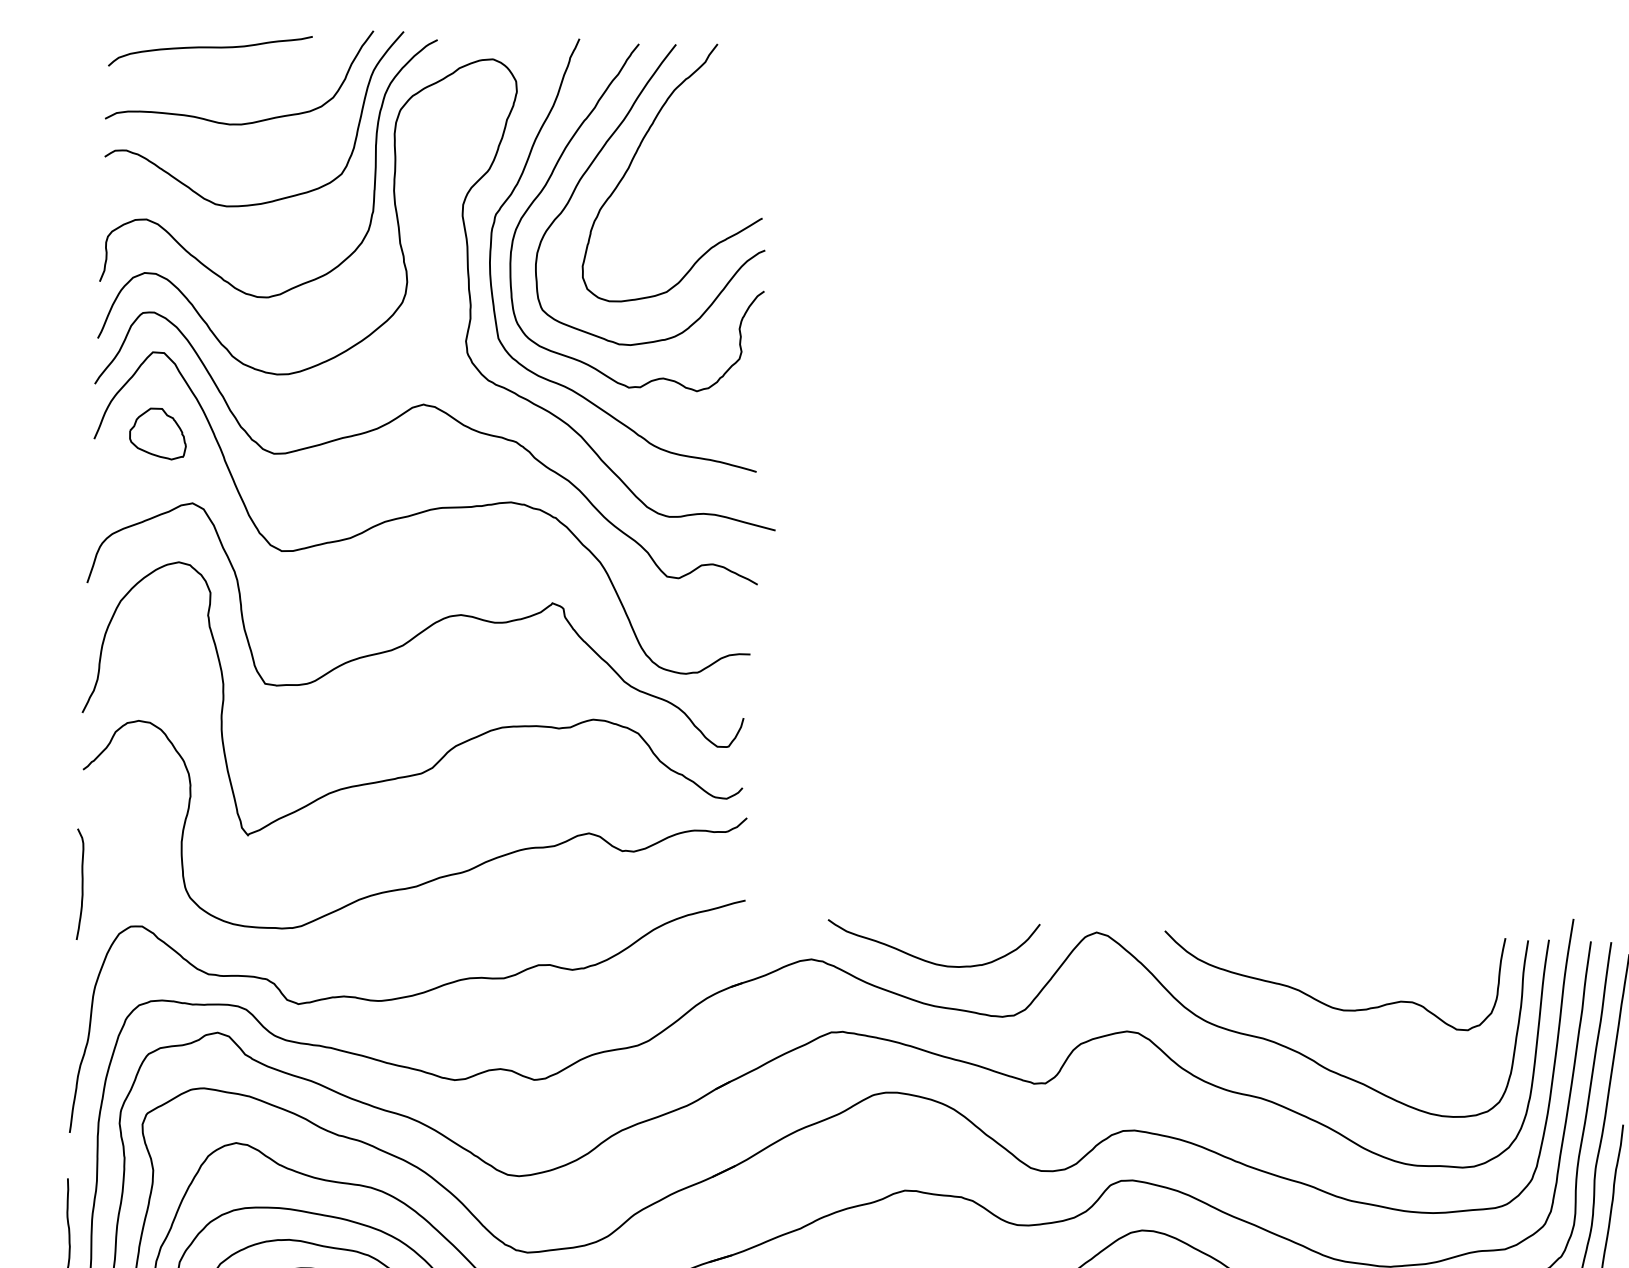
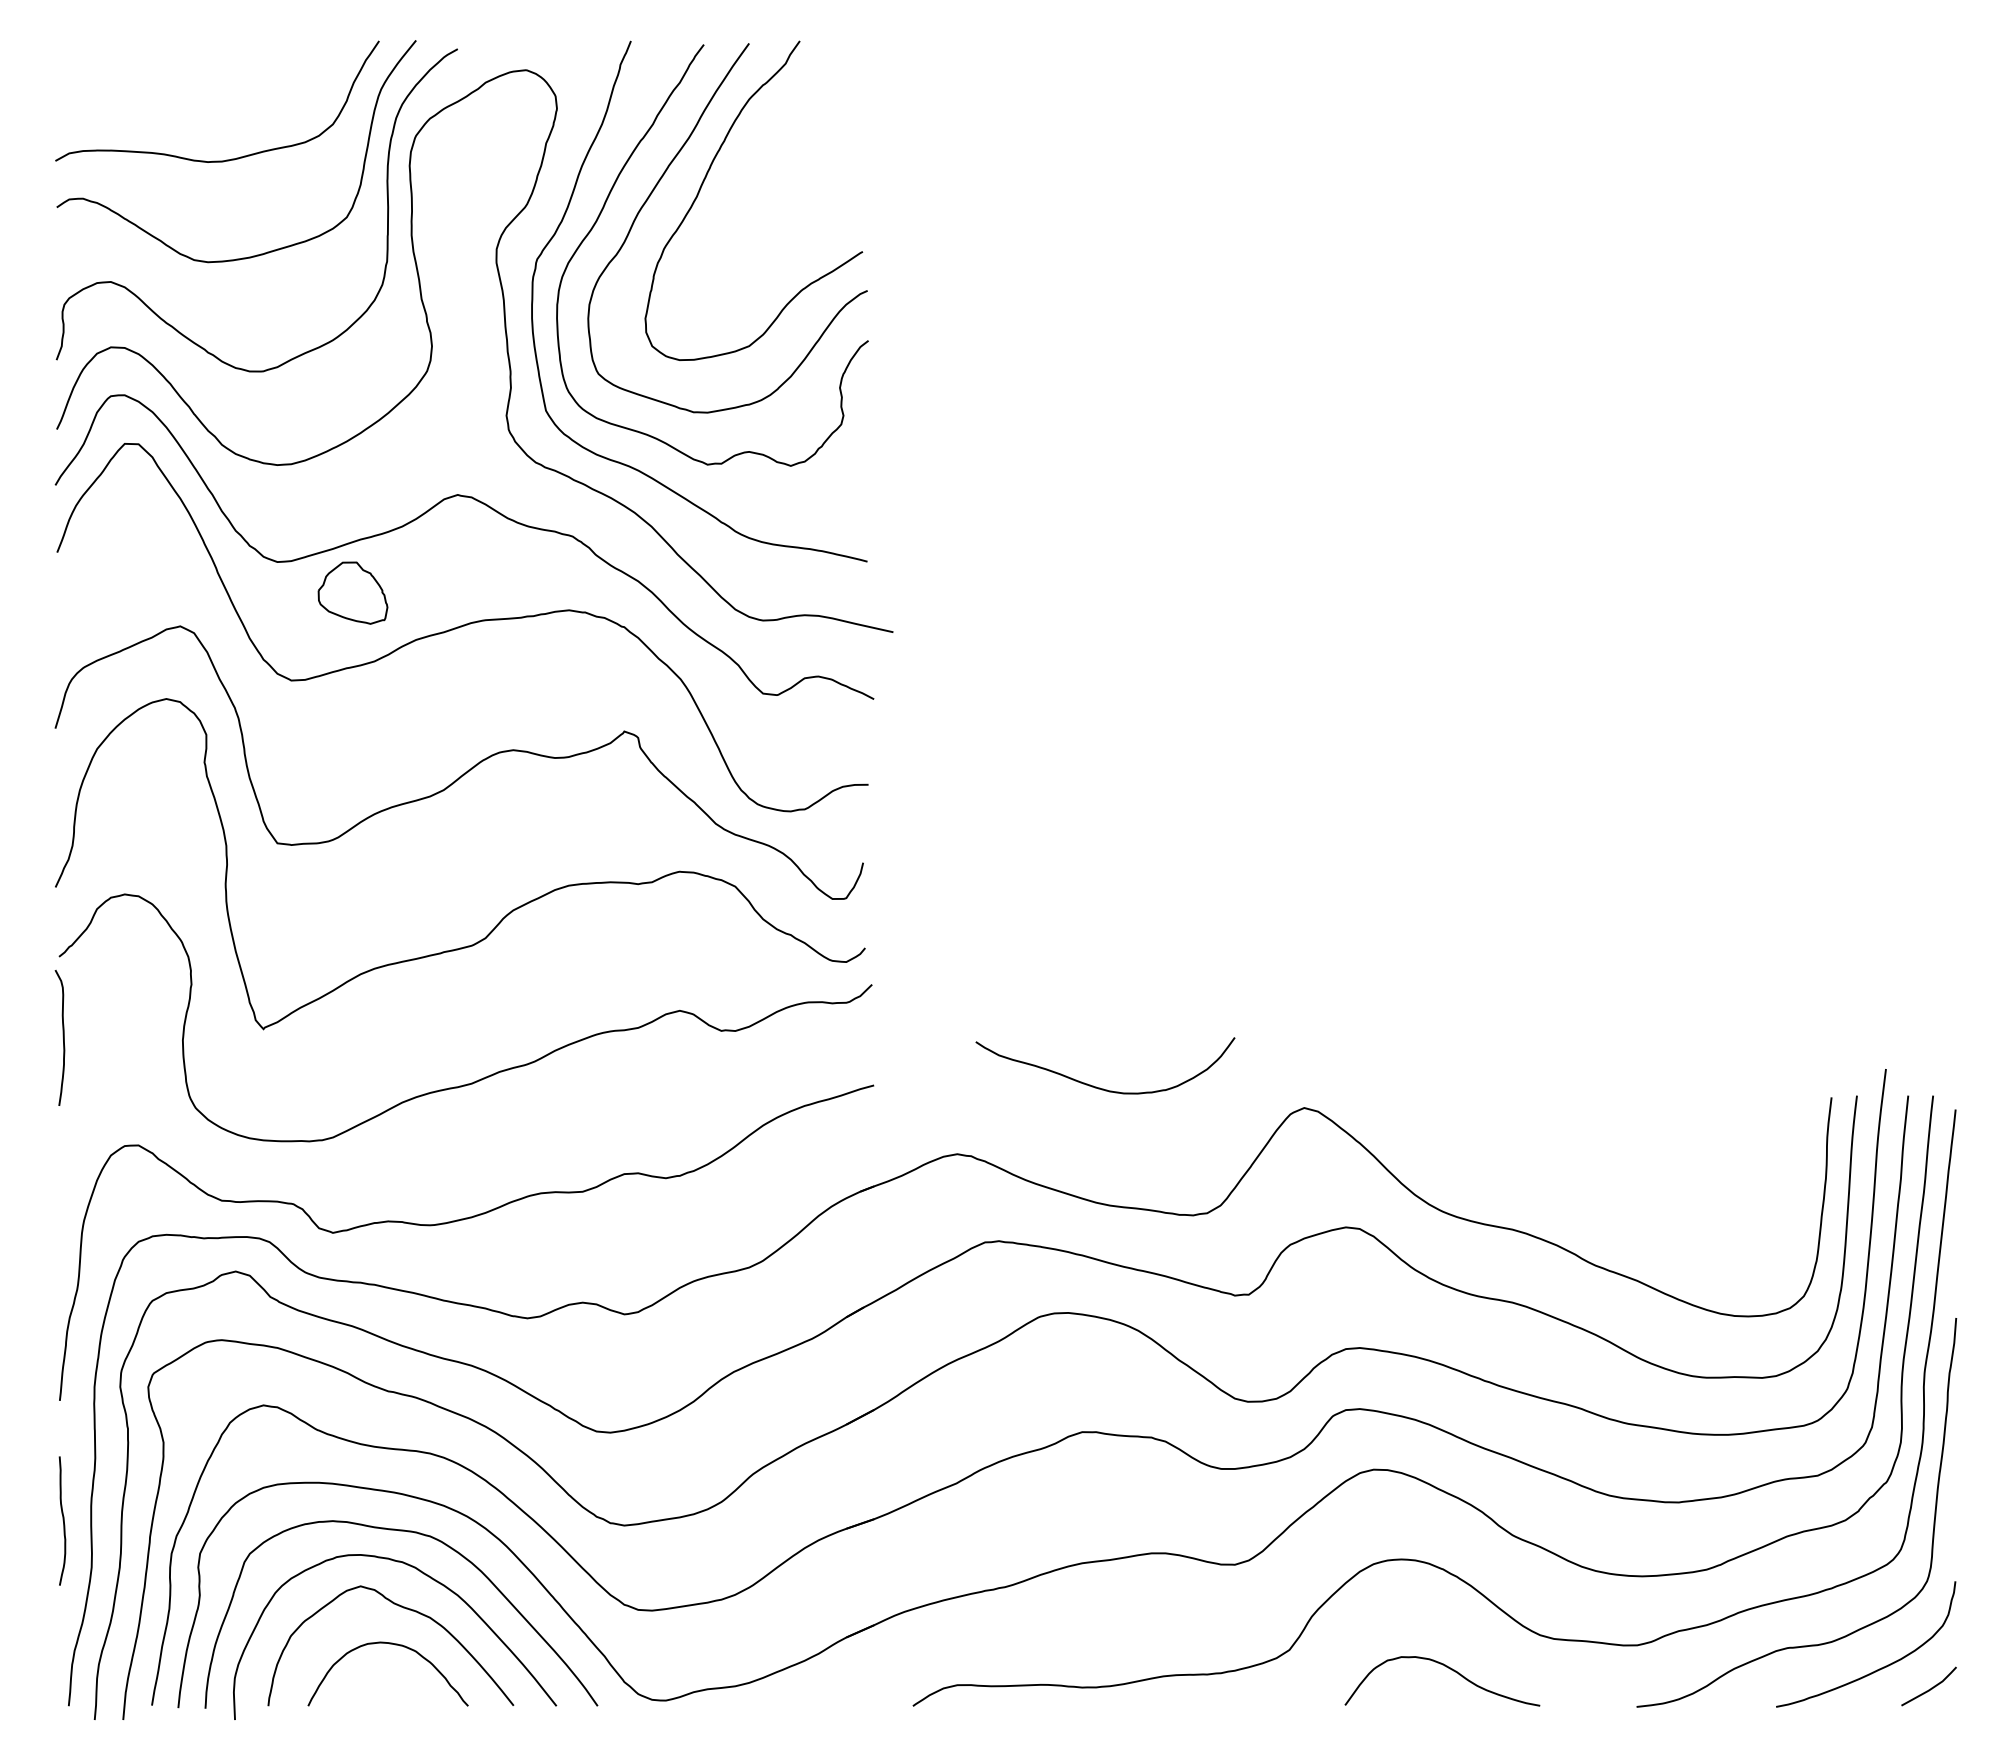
curve: (210, 47) -> (180, 69), removed
part: (157, 433) -> (352, 592), moved
curve: (81, 884) -> (62, 1037), moved
curve: (928, 960) -> (1100, 1087), moved
curve: (1321, 1001) -> (1581, 1181), removed

